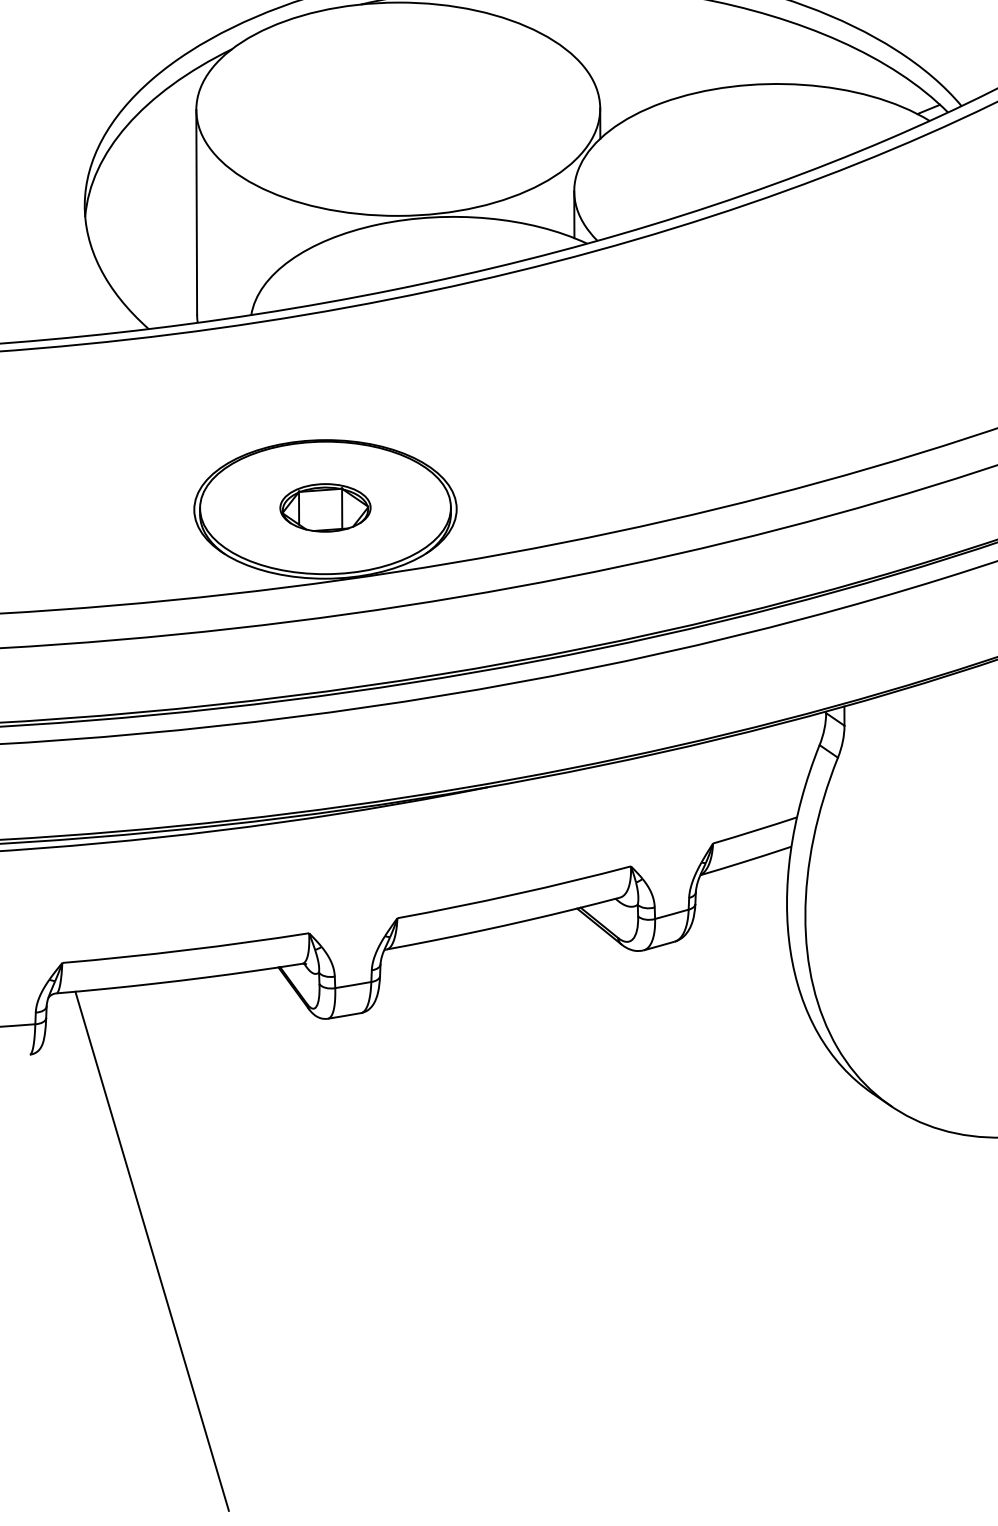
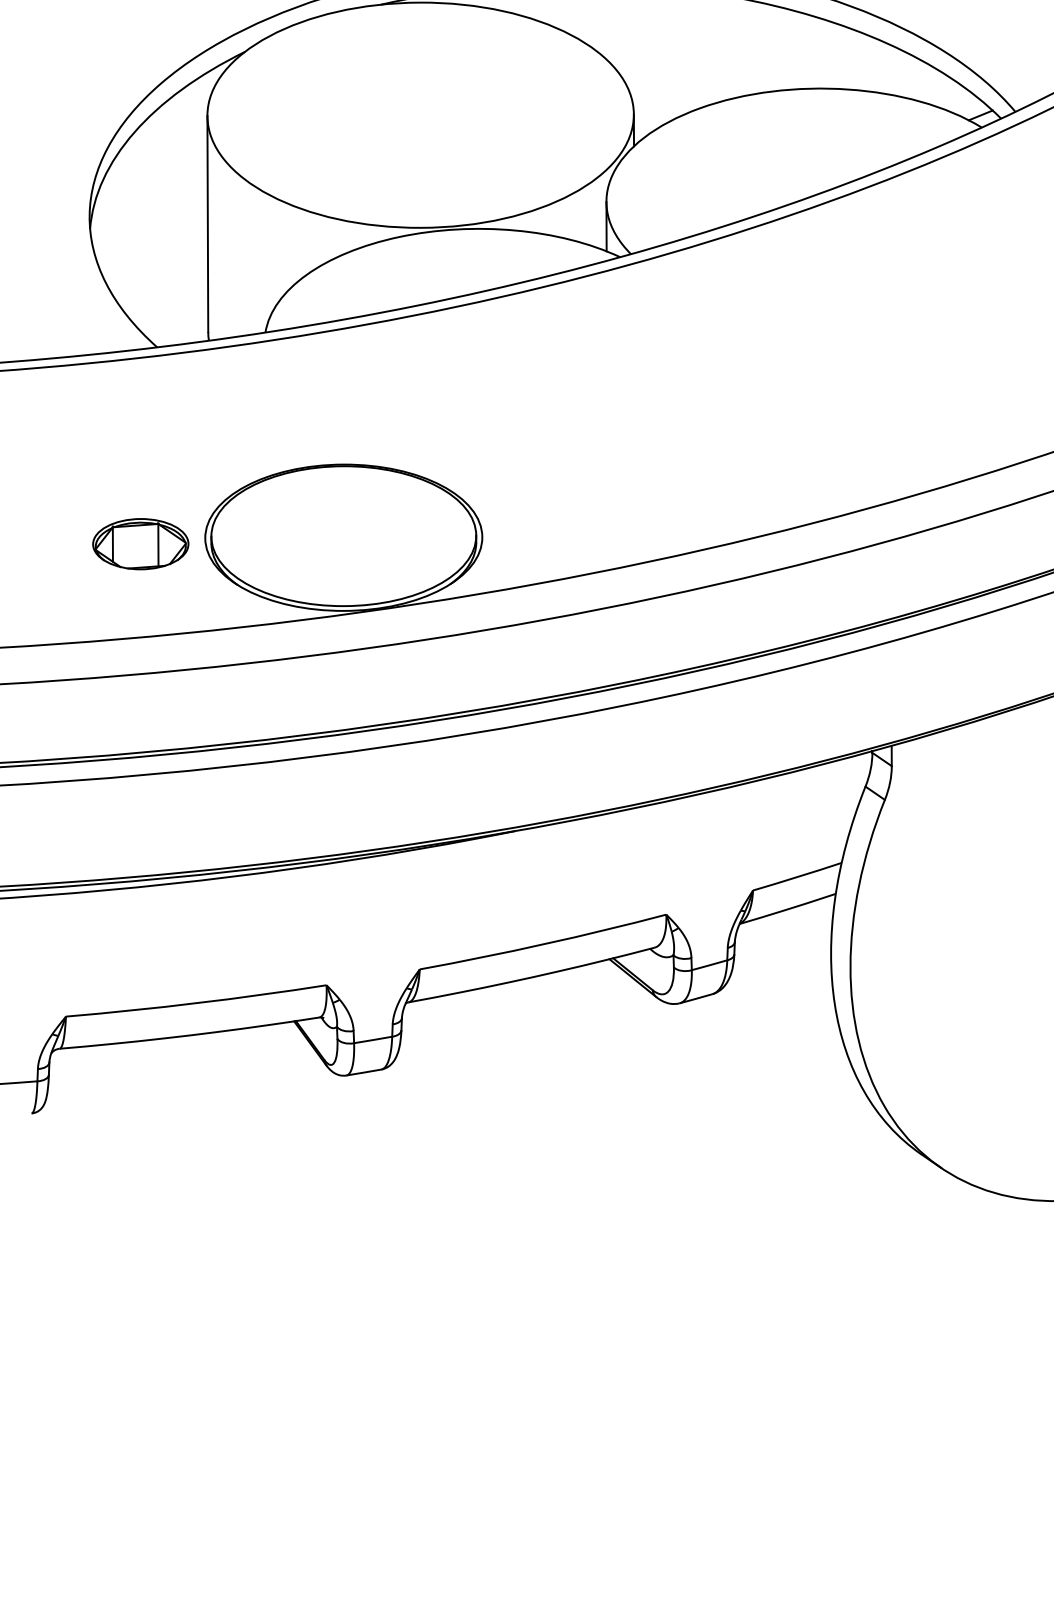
part: (325, 508) -> (140, 544), moved
line: (151, 1251) -> (160, 1321), removed

